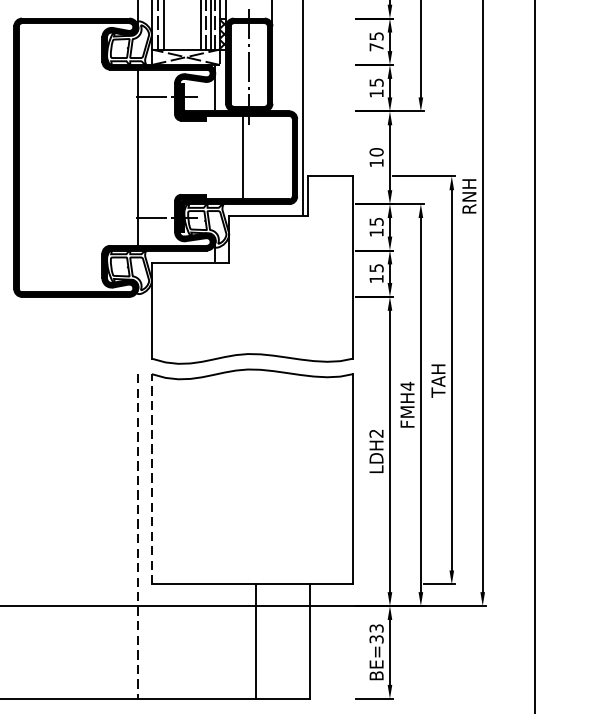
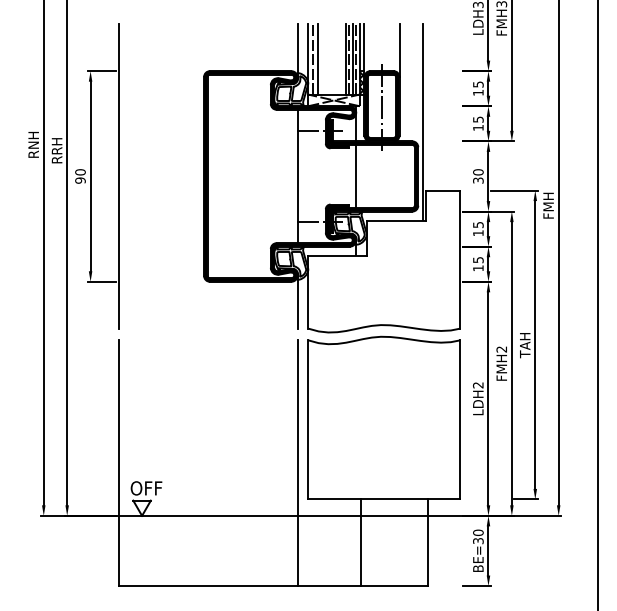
text: (376, 46) -> (478, 92), 75 -> 15
line: (243, 157) -> (356, 176), moved
text: (376, 163) -> (478, 180), 10 -> 30
text: (469, 202) -> (548, 210), RNH -> FMH
line: (137, 322) -> (297, 301), added
text: (407, 386) -> (501, 349), FMH4 -> FMH2
line: (152, 478) -> (308, 419), dashed -> solid
line: (137, 536) -> (297, 463), dashed -> solid
text: (376, 628) -> (478, 532), BE=33 -> BE=30
line: (255, 641) -> (360, 542), moved

